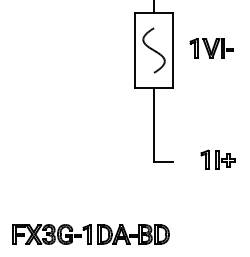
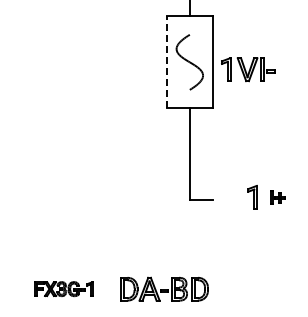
part: (212, 48) -> (248, 69), moved
line: (135, 50) -> (166, 62), solid -> dashed
part: (225, 160) -> (277, 197), size x0.6
part: (51, 233) -> (63, 288), size x0.6

